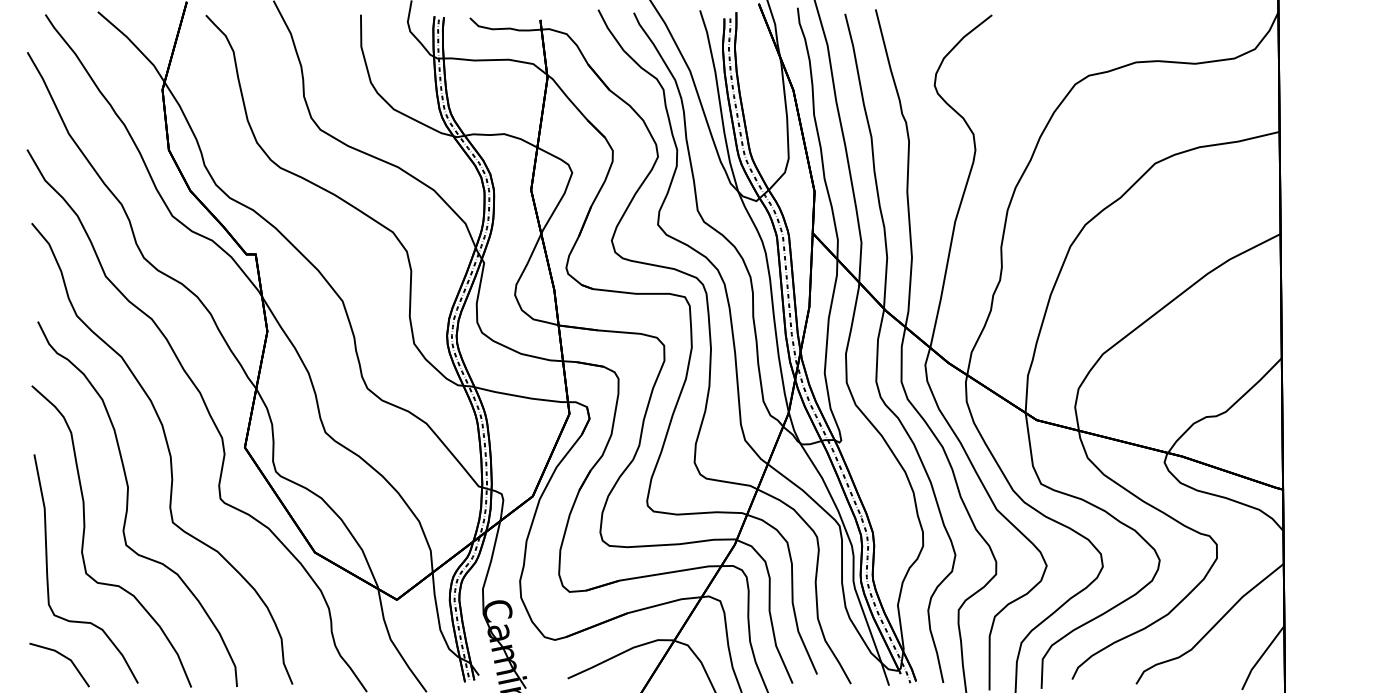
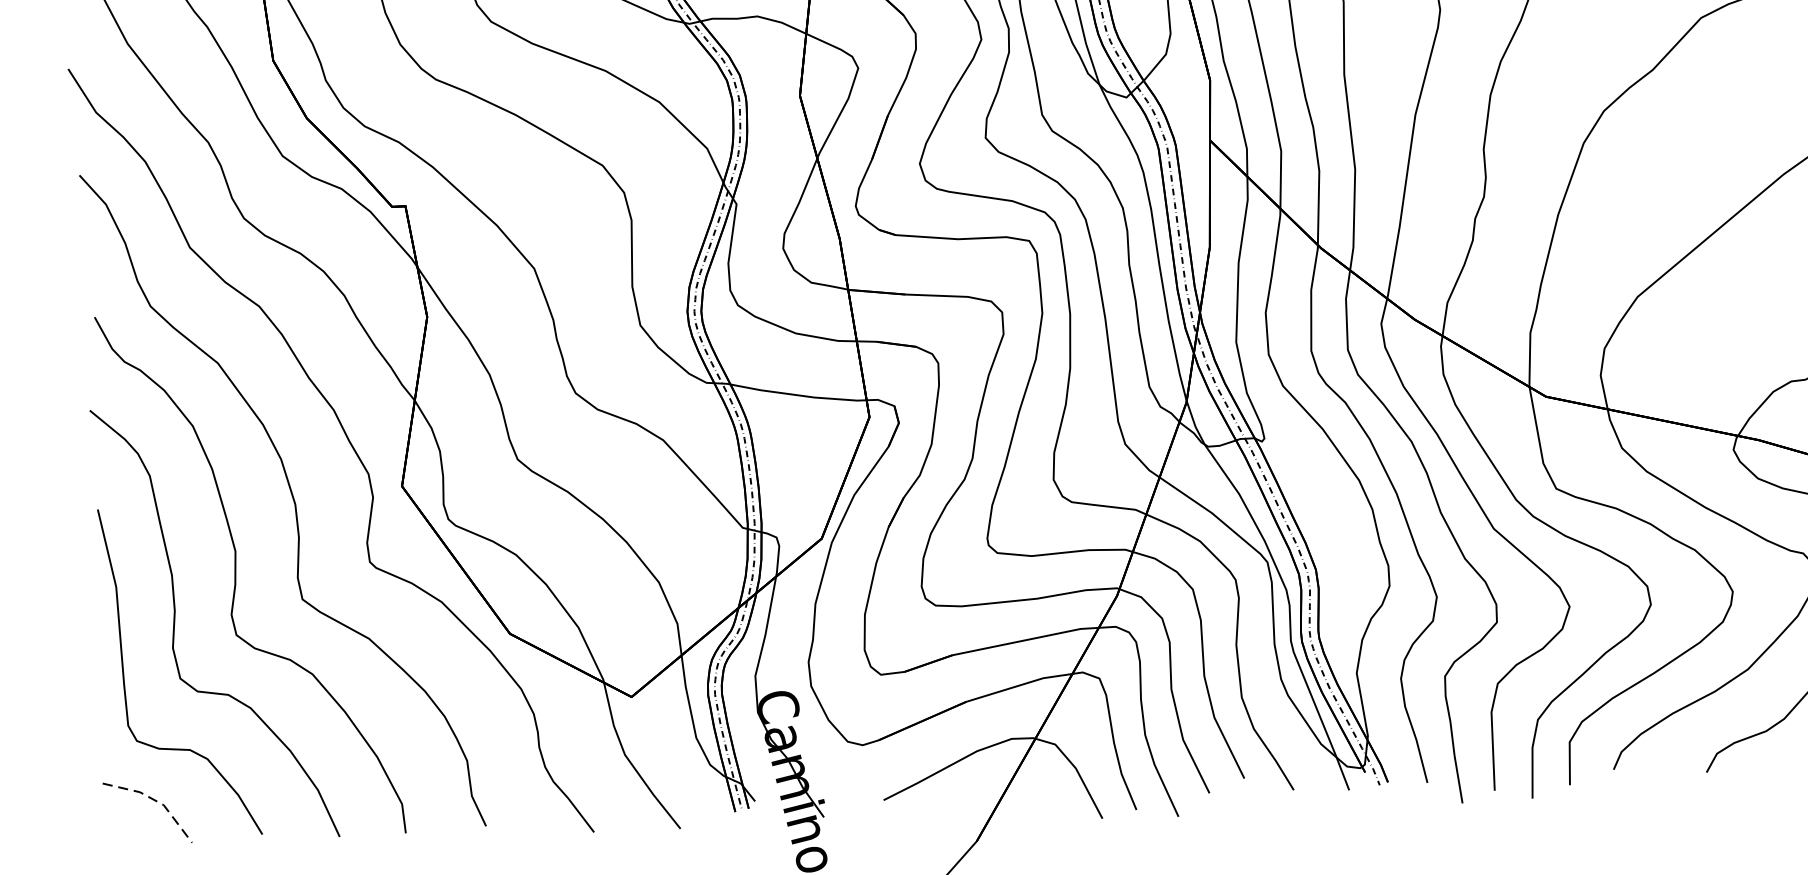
line: (65, 657) -> (155, 801), solid -> dashed

